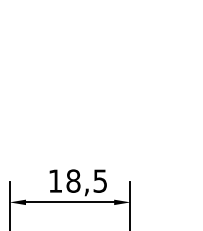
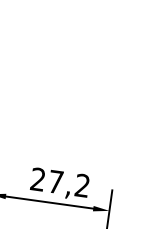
text: (77, 180) -> (59, 181), 18,5 -> 27,2

